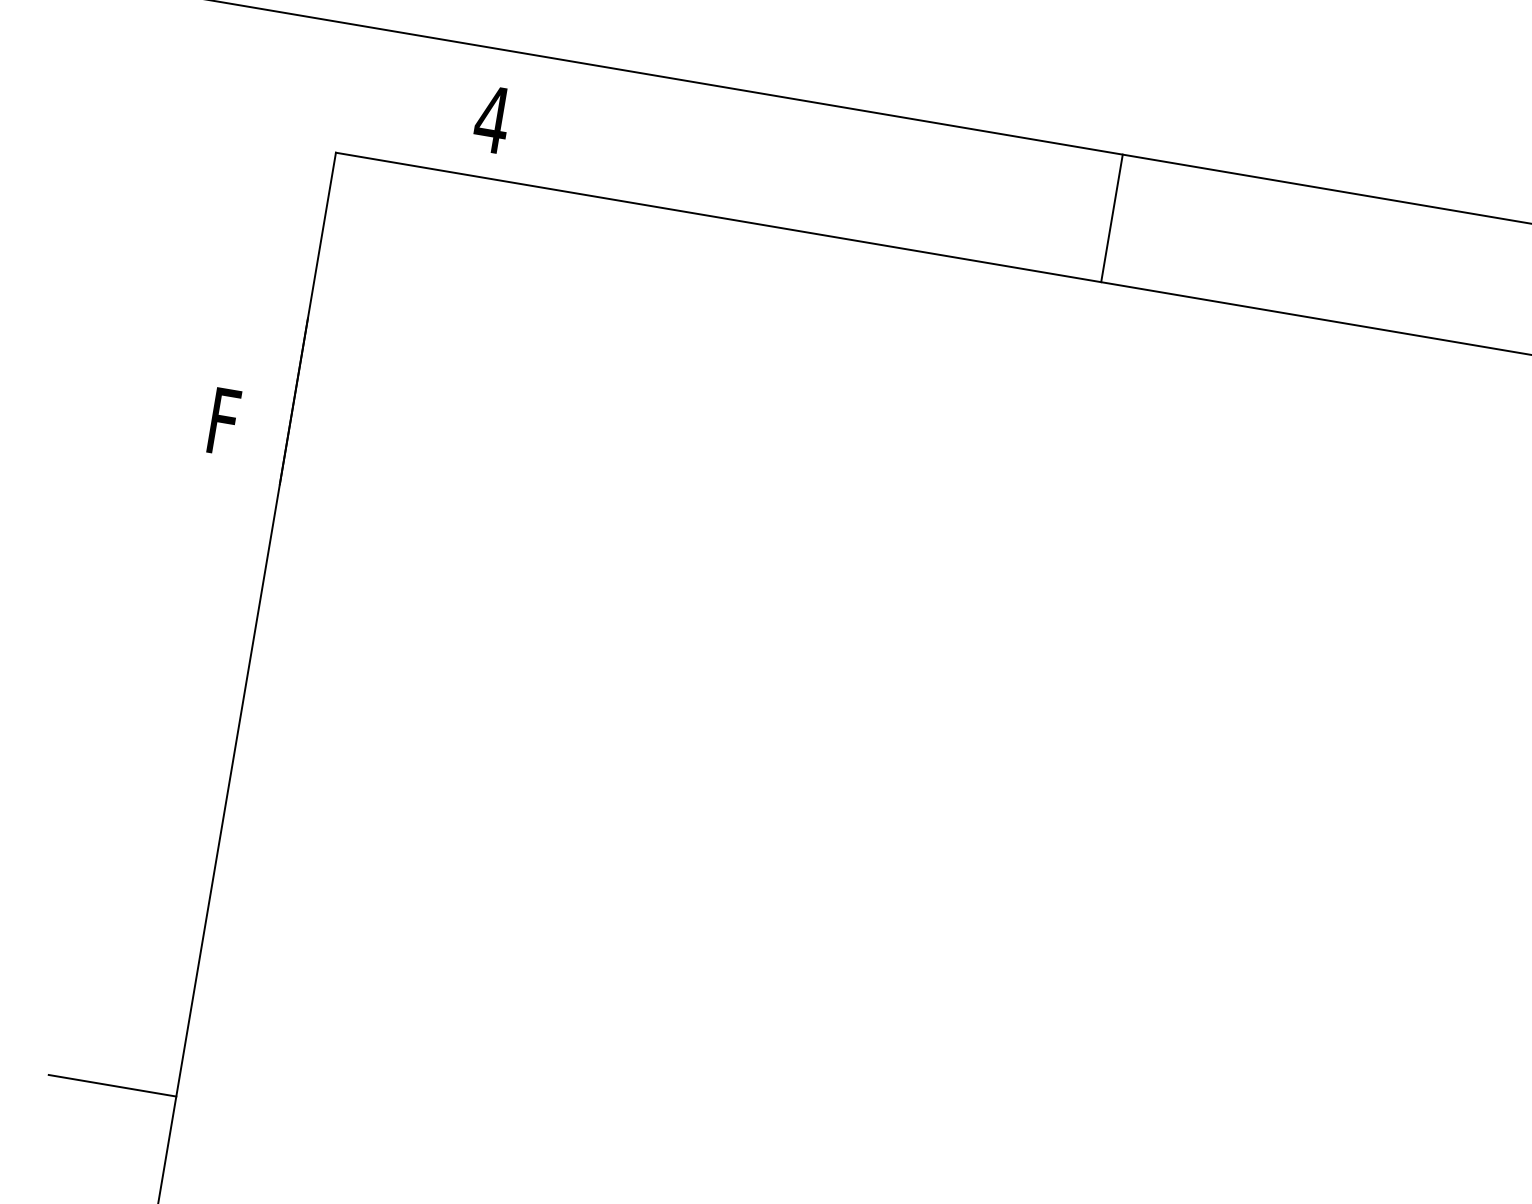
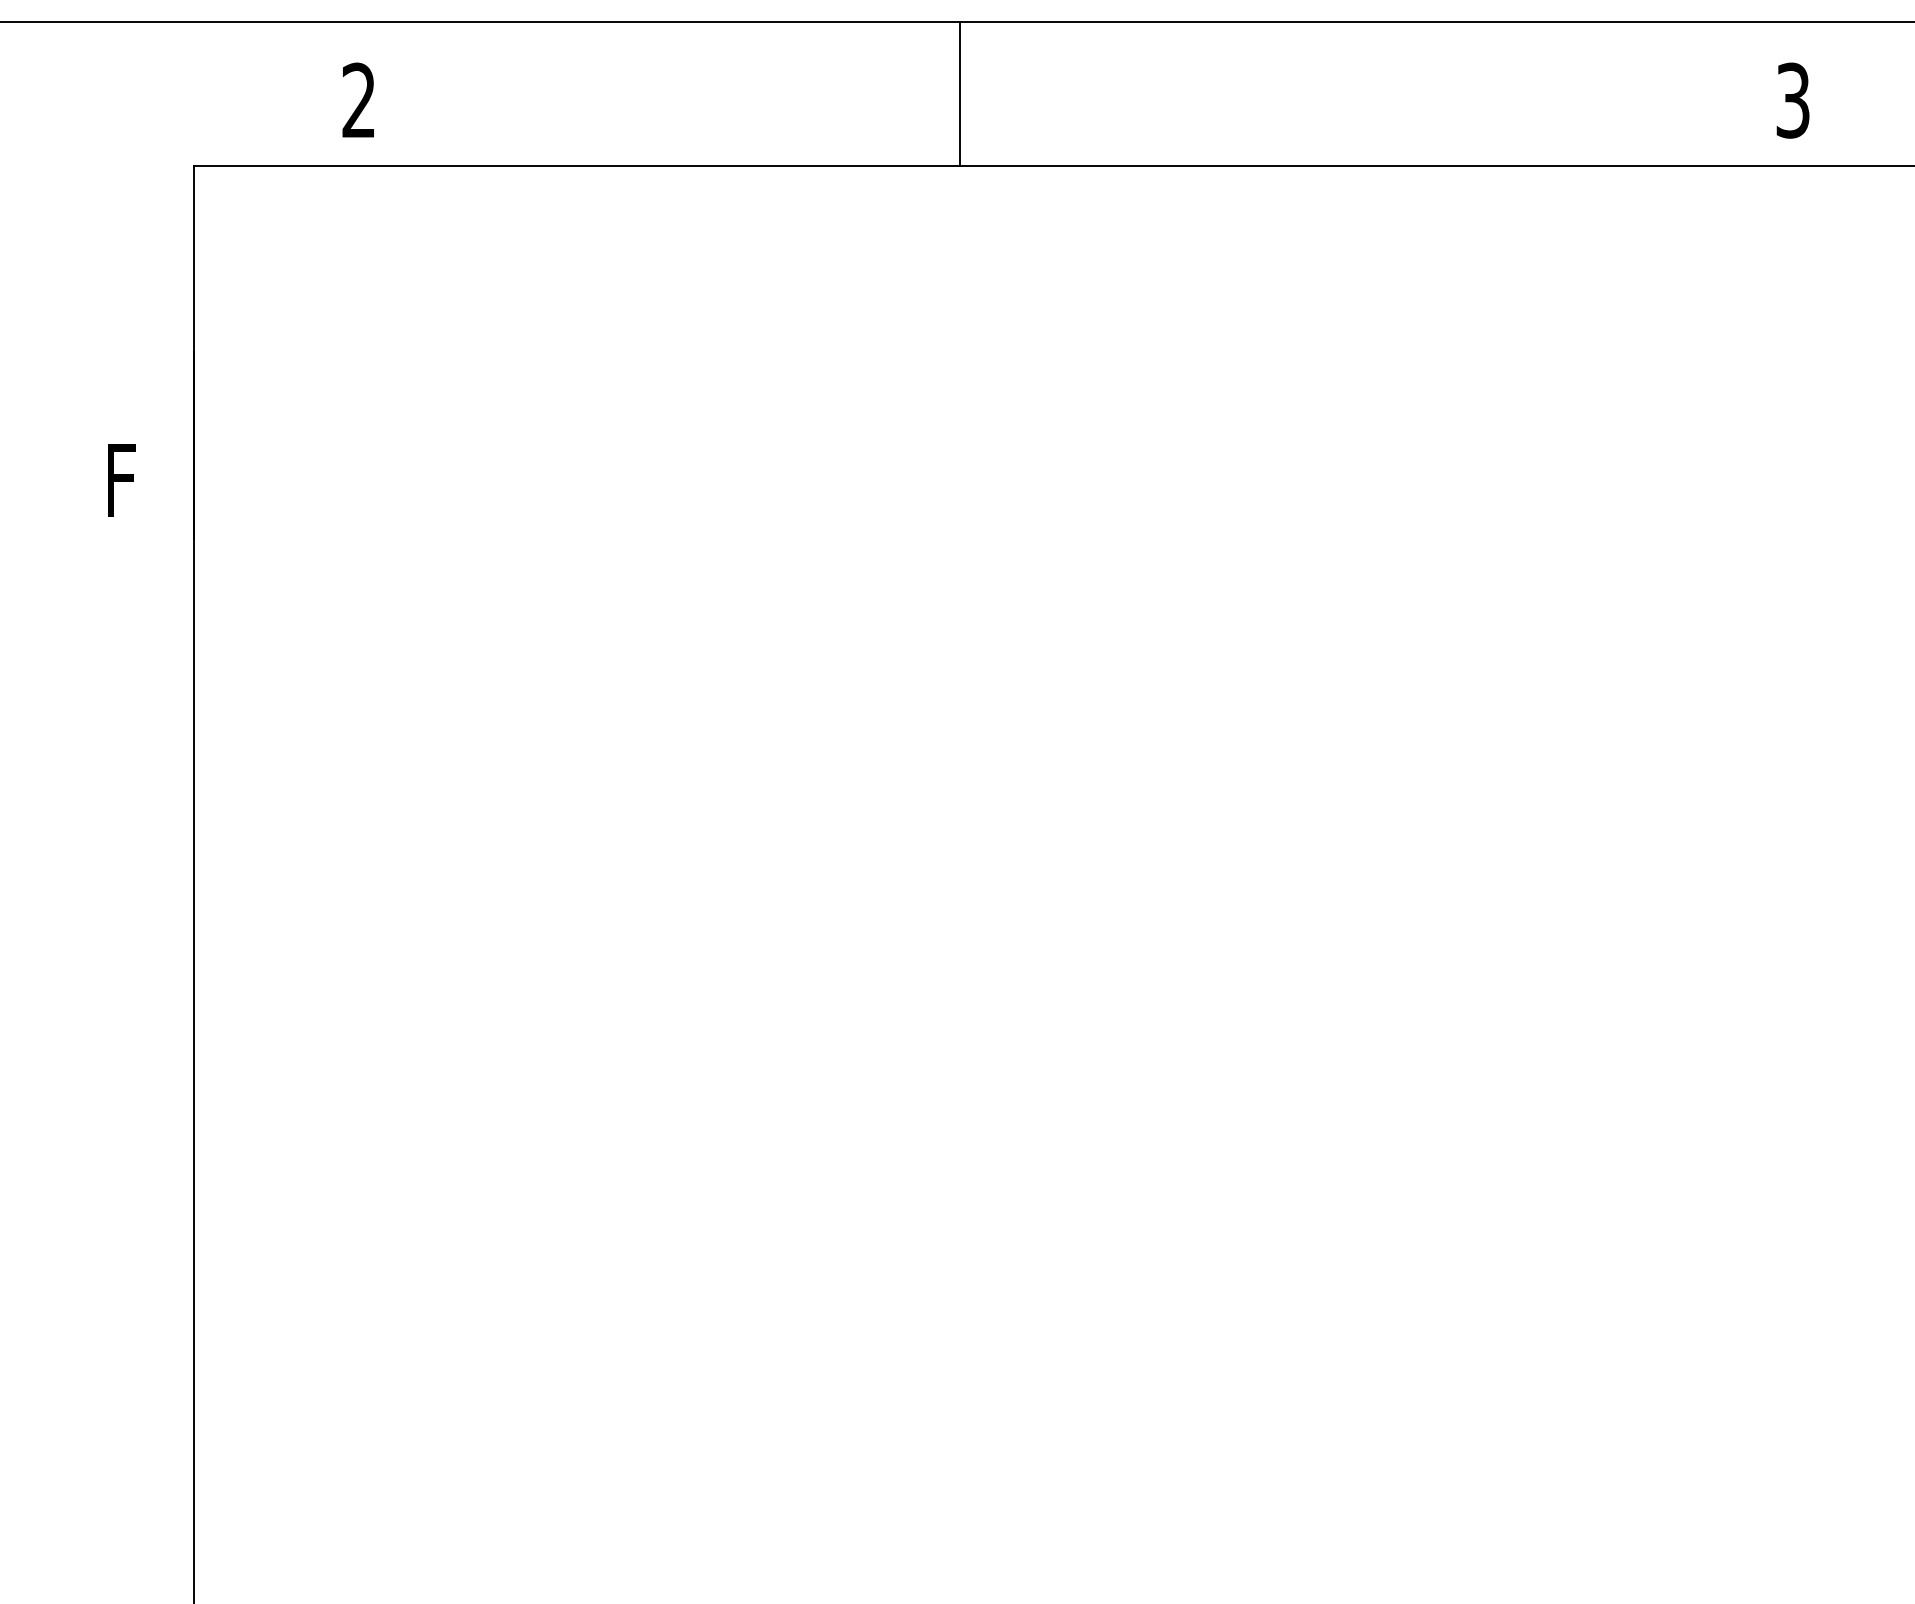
text: (492, 118) -> (358, 99), 4 -> 2
line: (1111, 217) -> (959, 93), moved
line: (112, 1086) -> (122, 1227), removed

